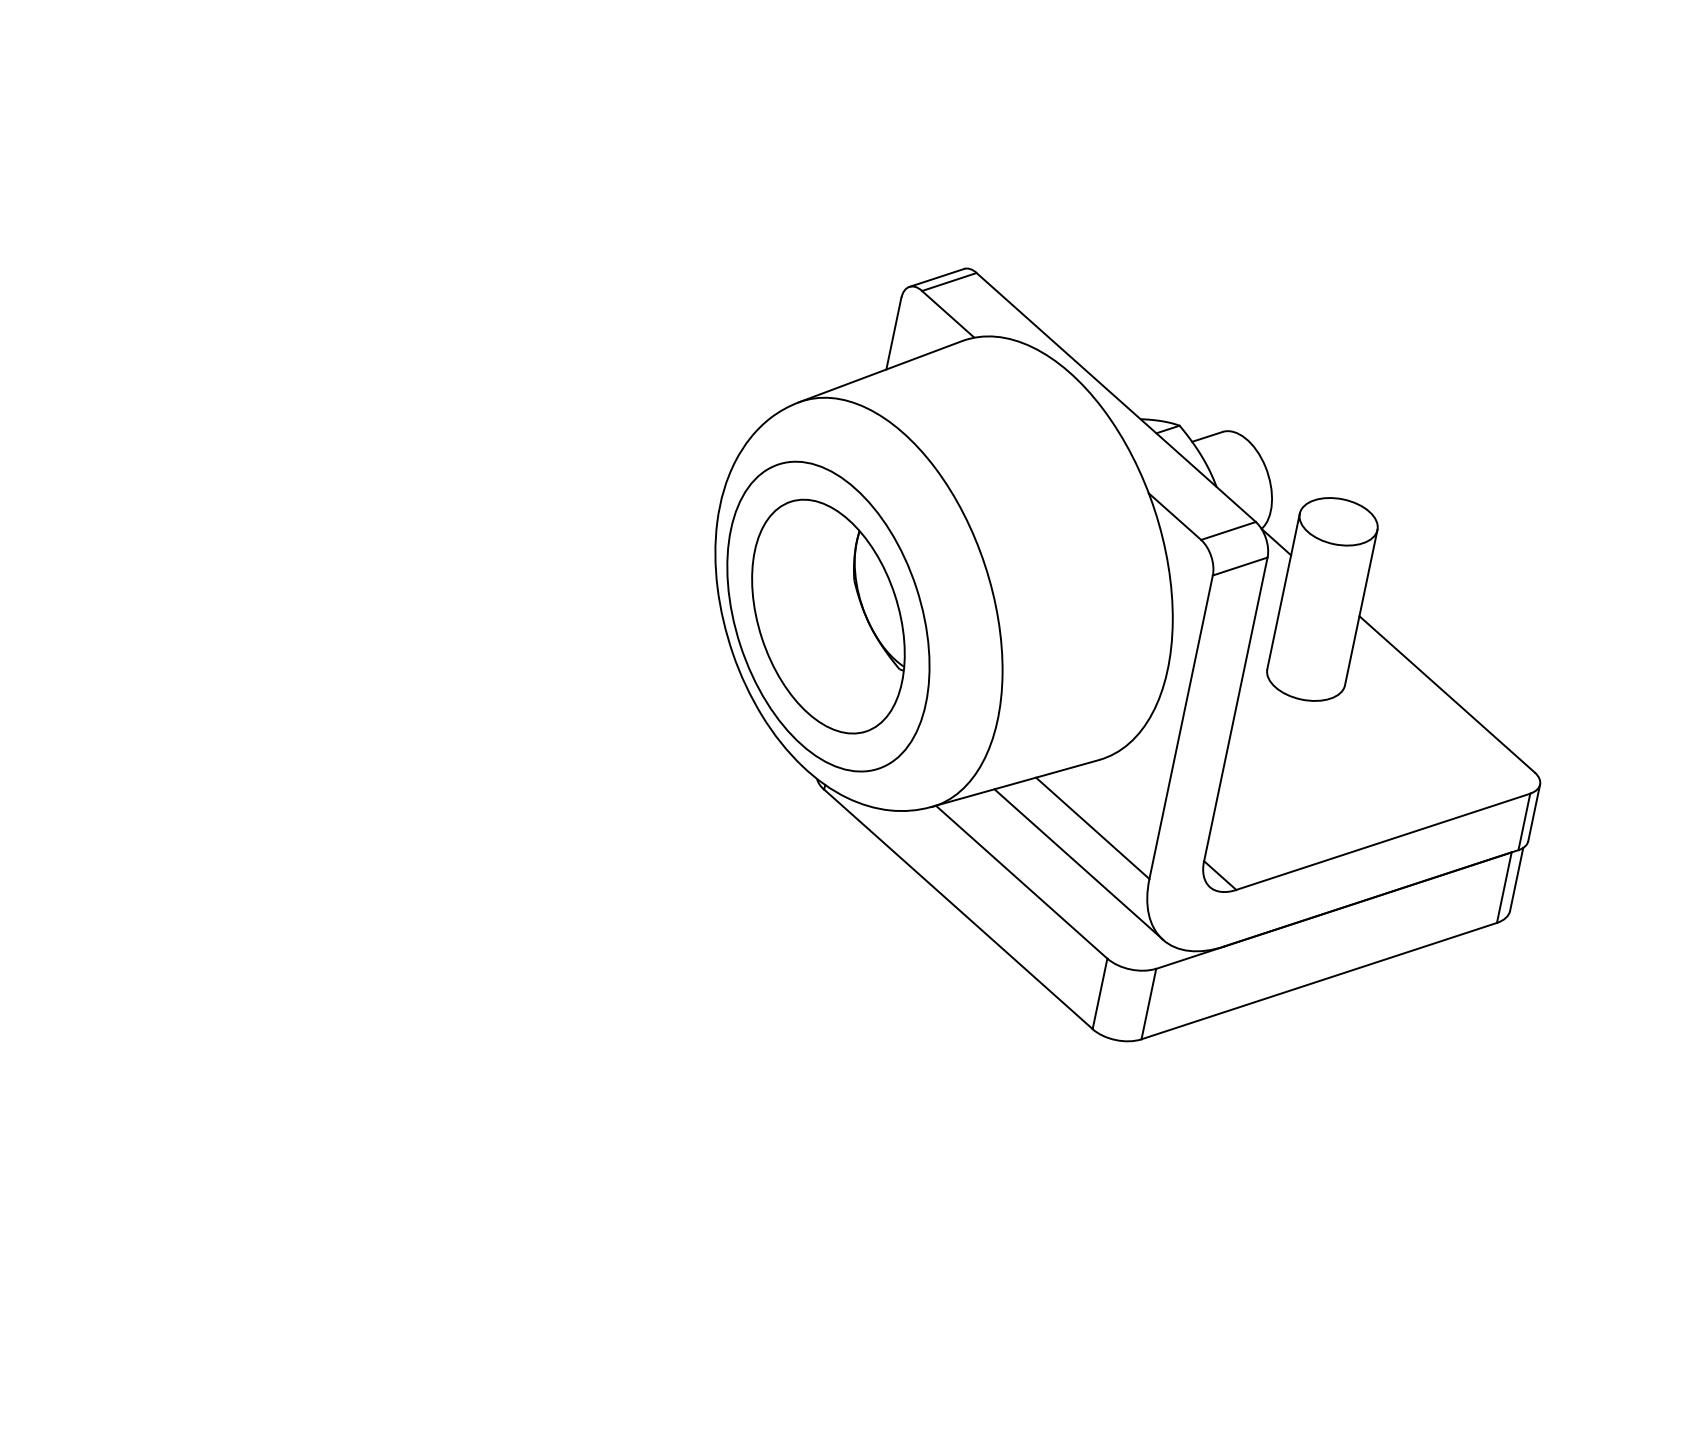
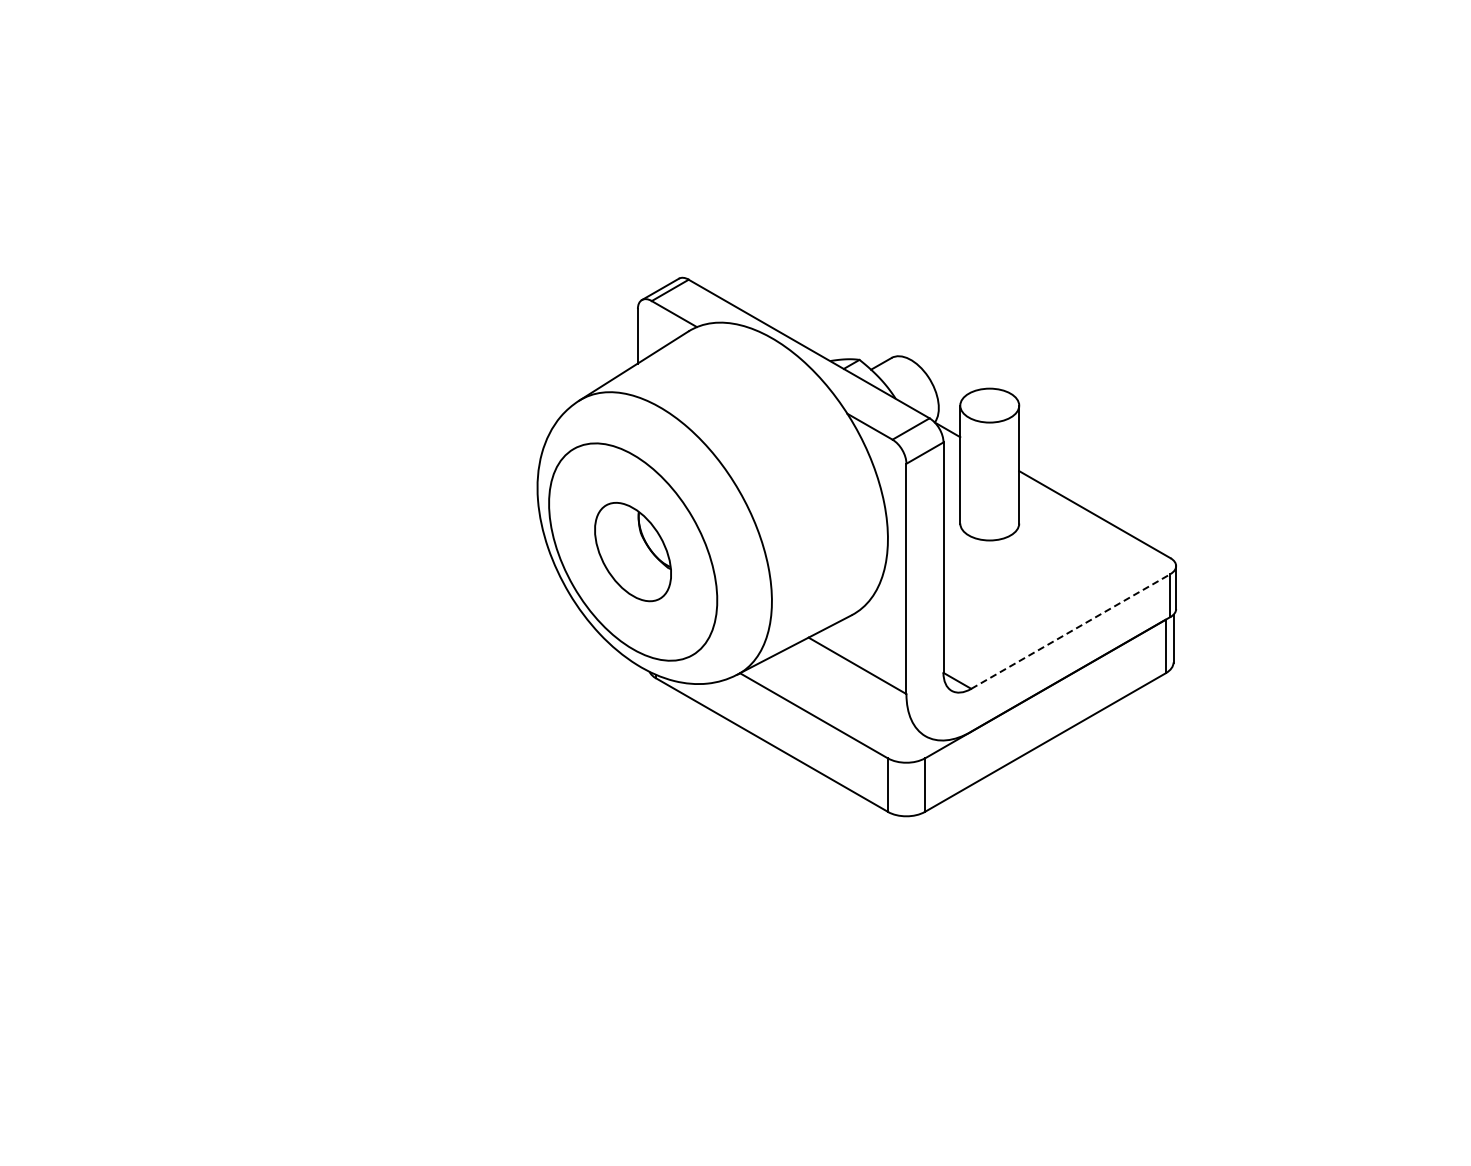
part: (827, 615) -> (632, 551), size x0.6
line: (1382, 841) -> (1070, 631), solid -> dashed
line: (1078, 864) -> (852, 694), removed

